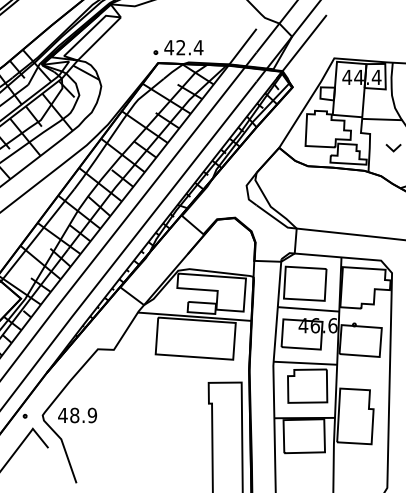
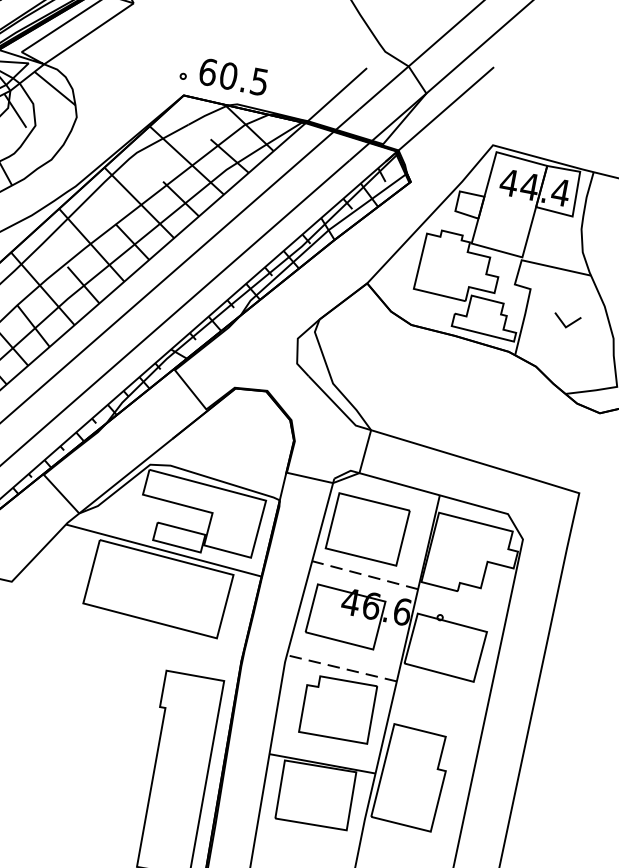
text: (183, 47) -> (233, 76), 42.4 -> 60.5
line: (308, 309) -> (365, 575), solid -> dashed
line: (305, 363) -> (341, 668), solid -> dashed

